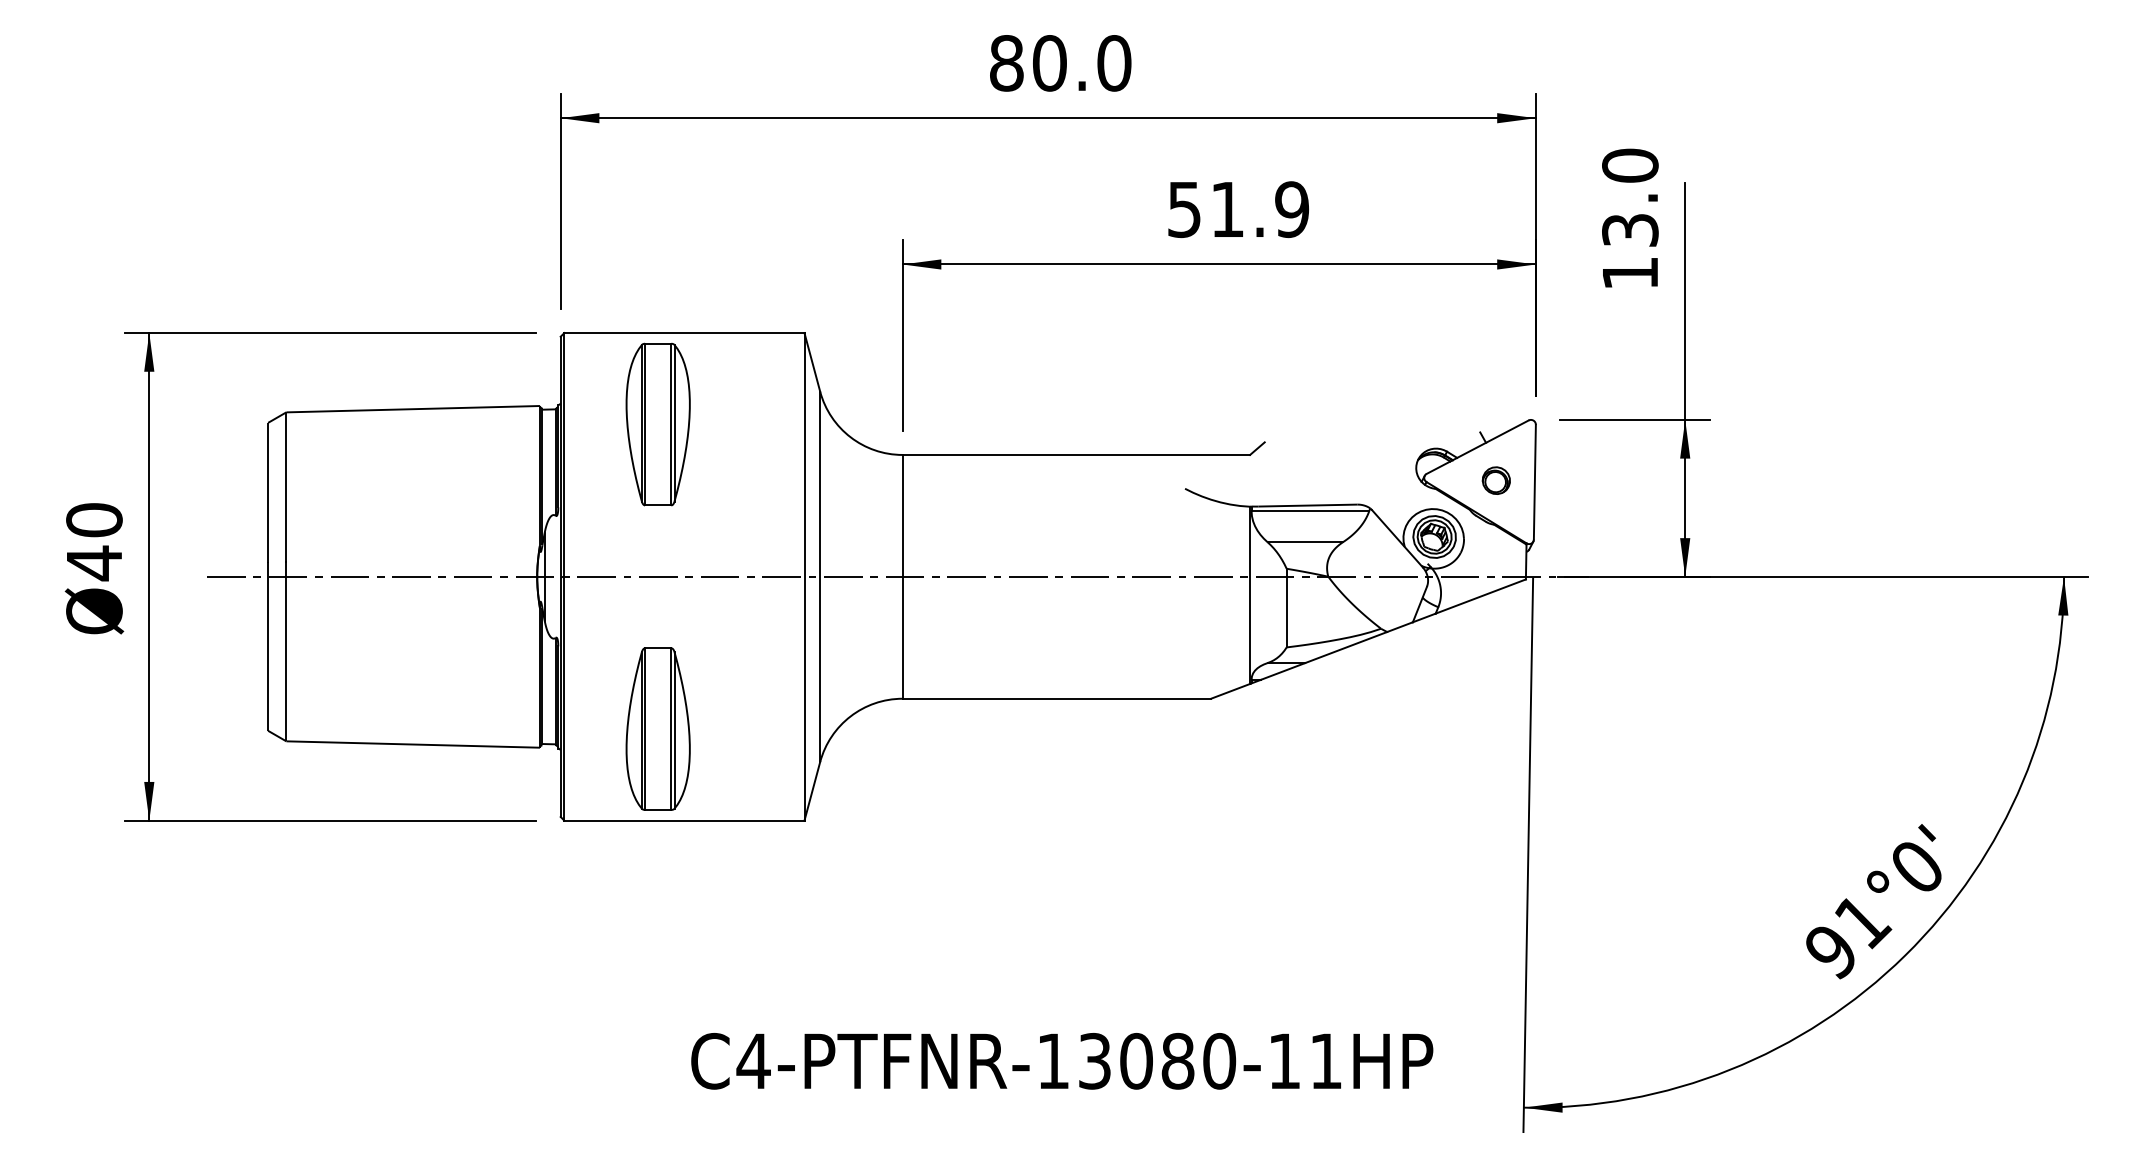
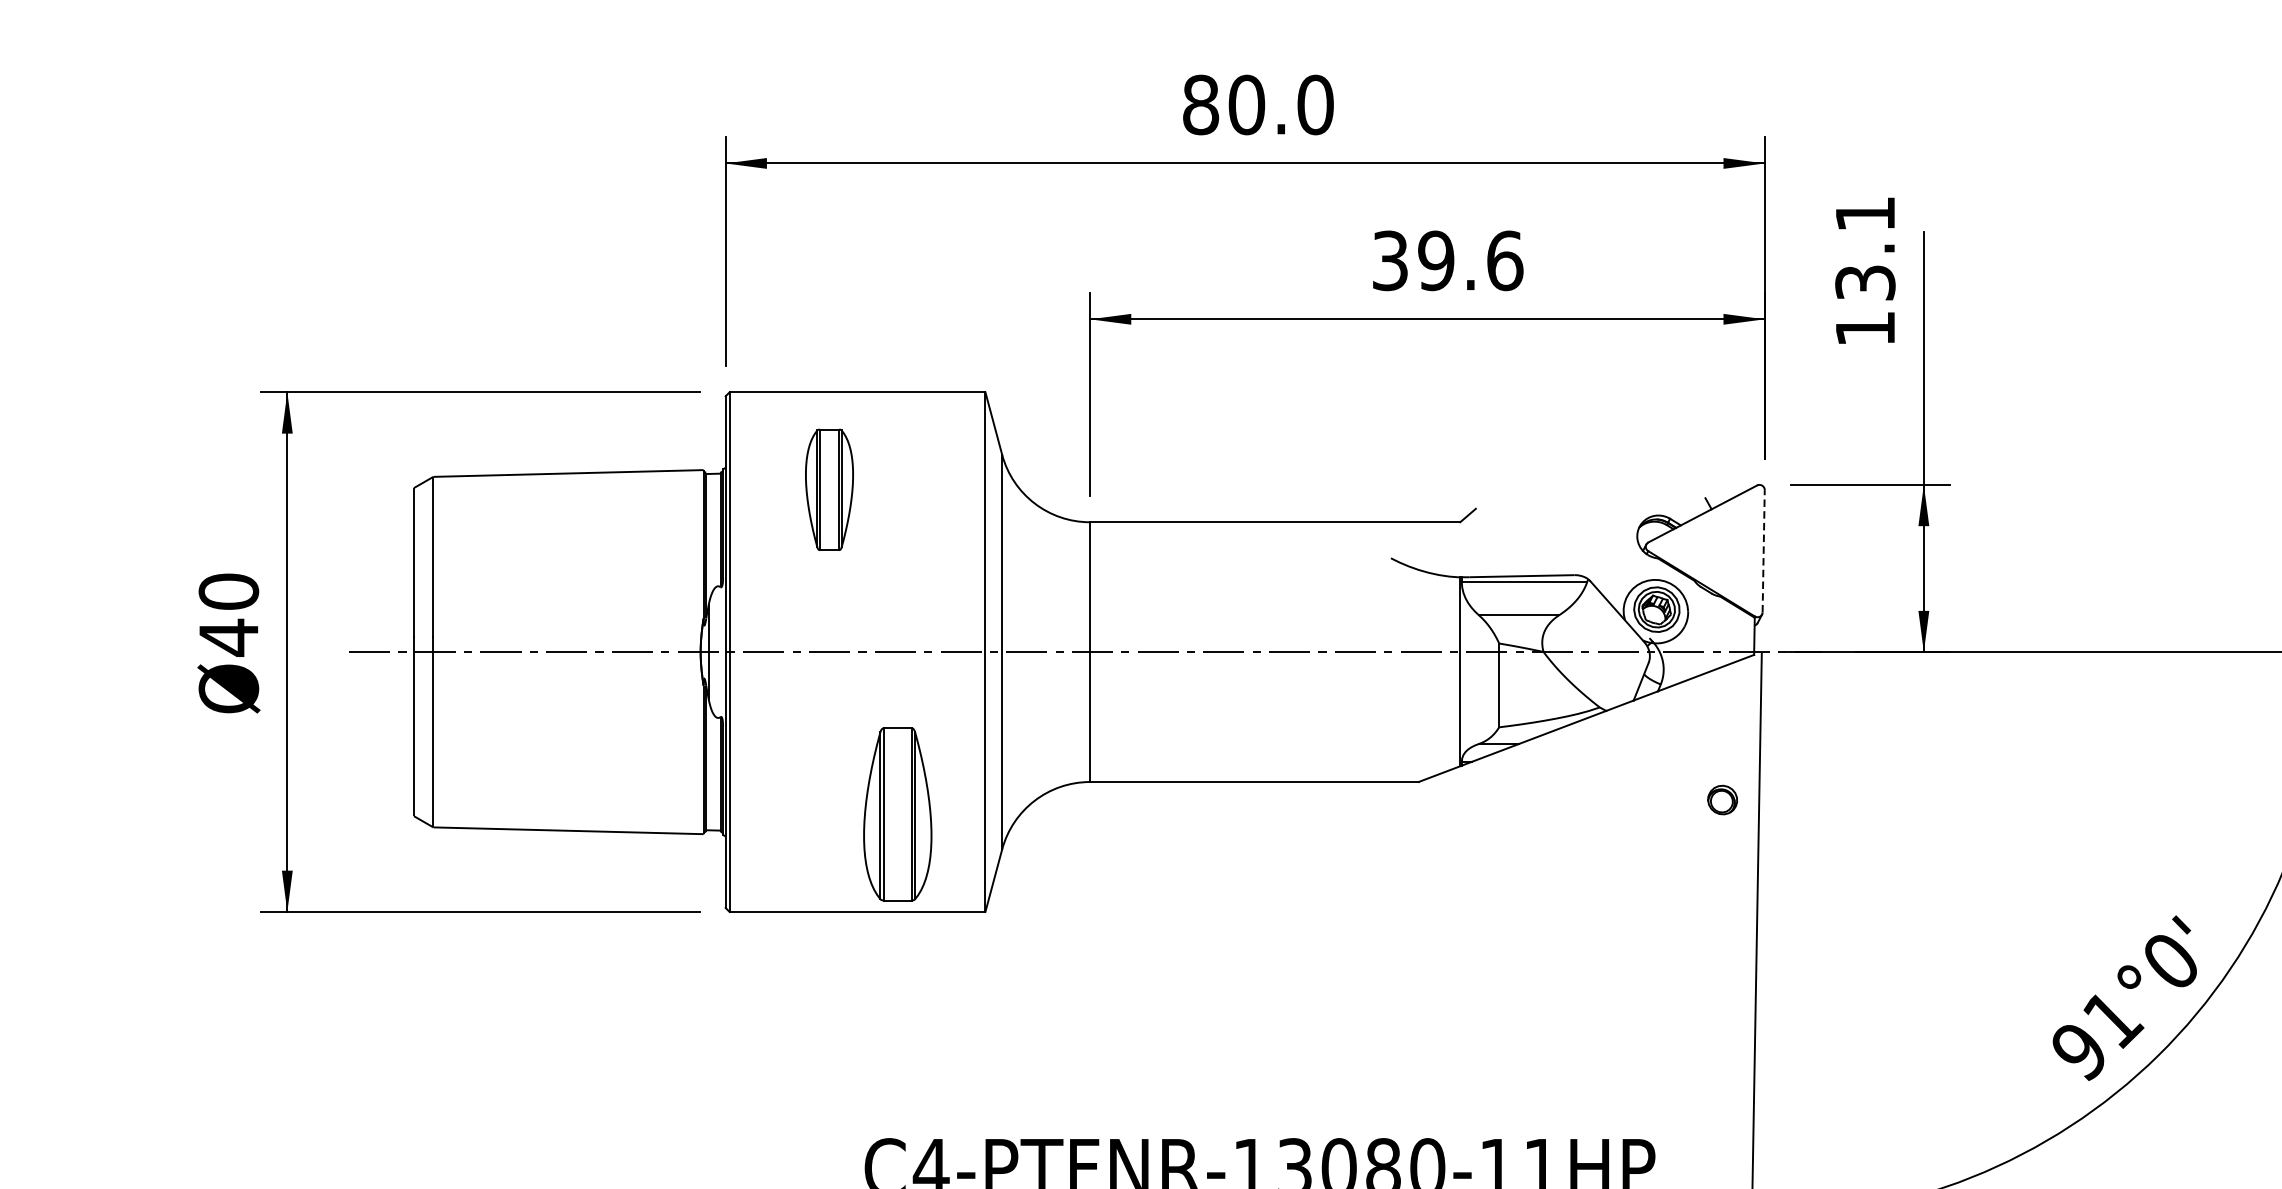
text: (1630, 165) -> (1865, 213), 13.0 -> 13.1
text: (1238, 209) -> (1447, 260), 51.9 -> 39.6
part: (657, 424) -> (828, 489), size x0.7
part: (1495, 480) -> (1721, 799), moved
line: (1534, 481) -> (1763, 550), solid -> dashed
part: (657, 728) -> (897, 813), moved

